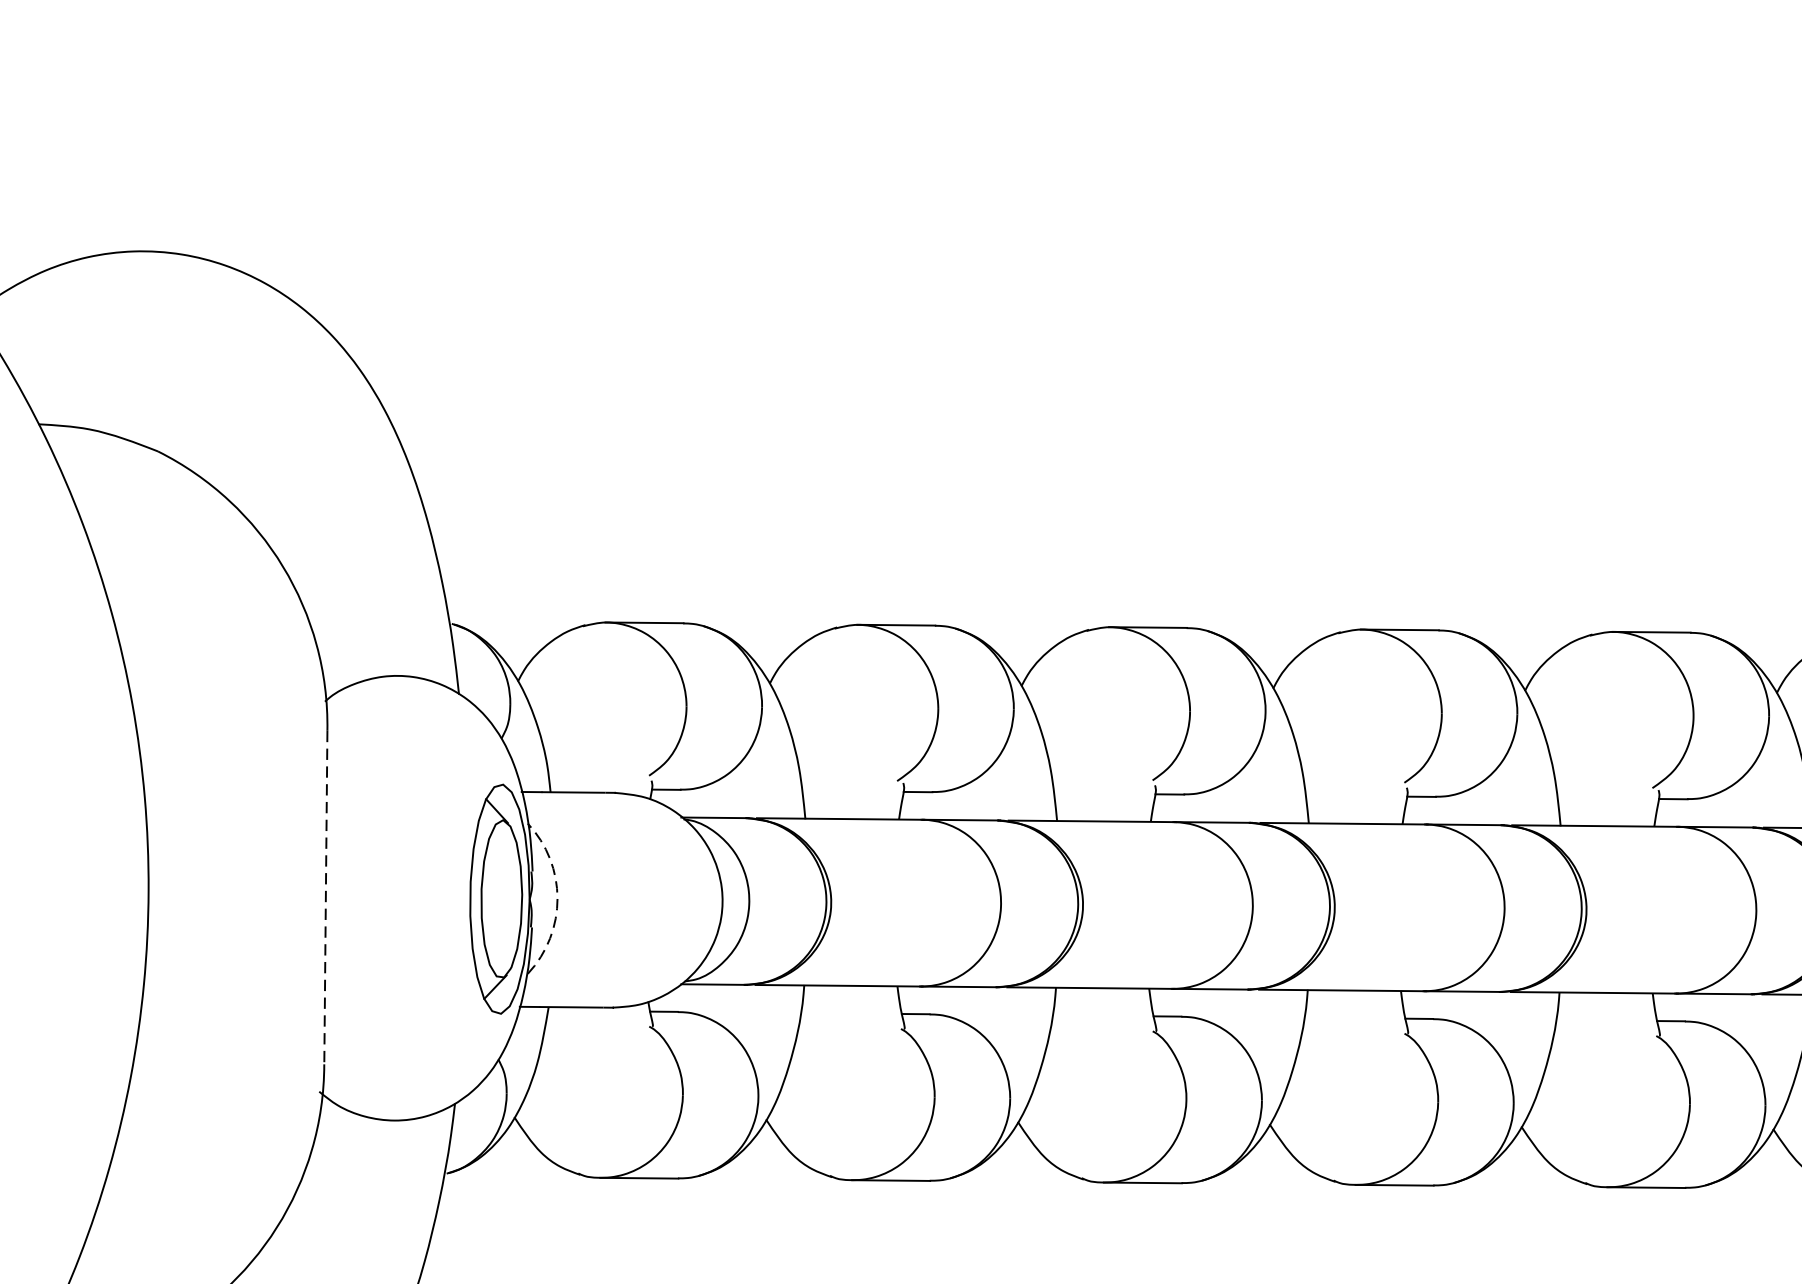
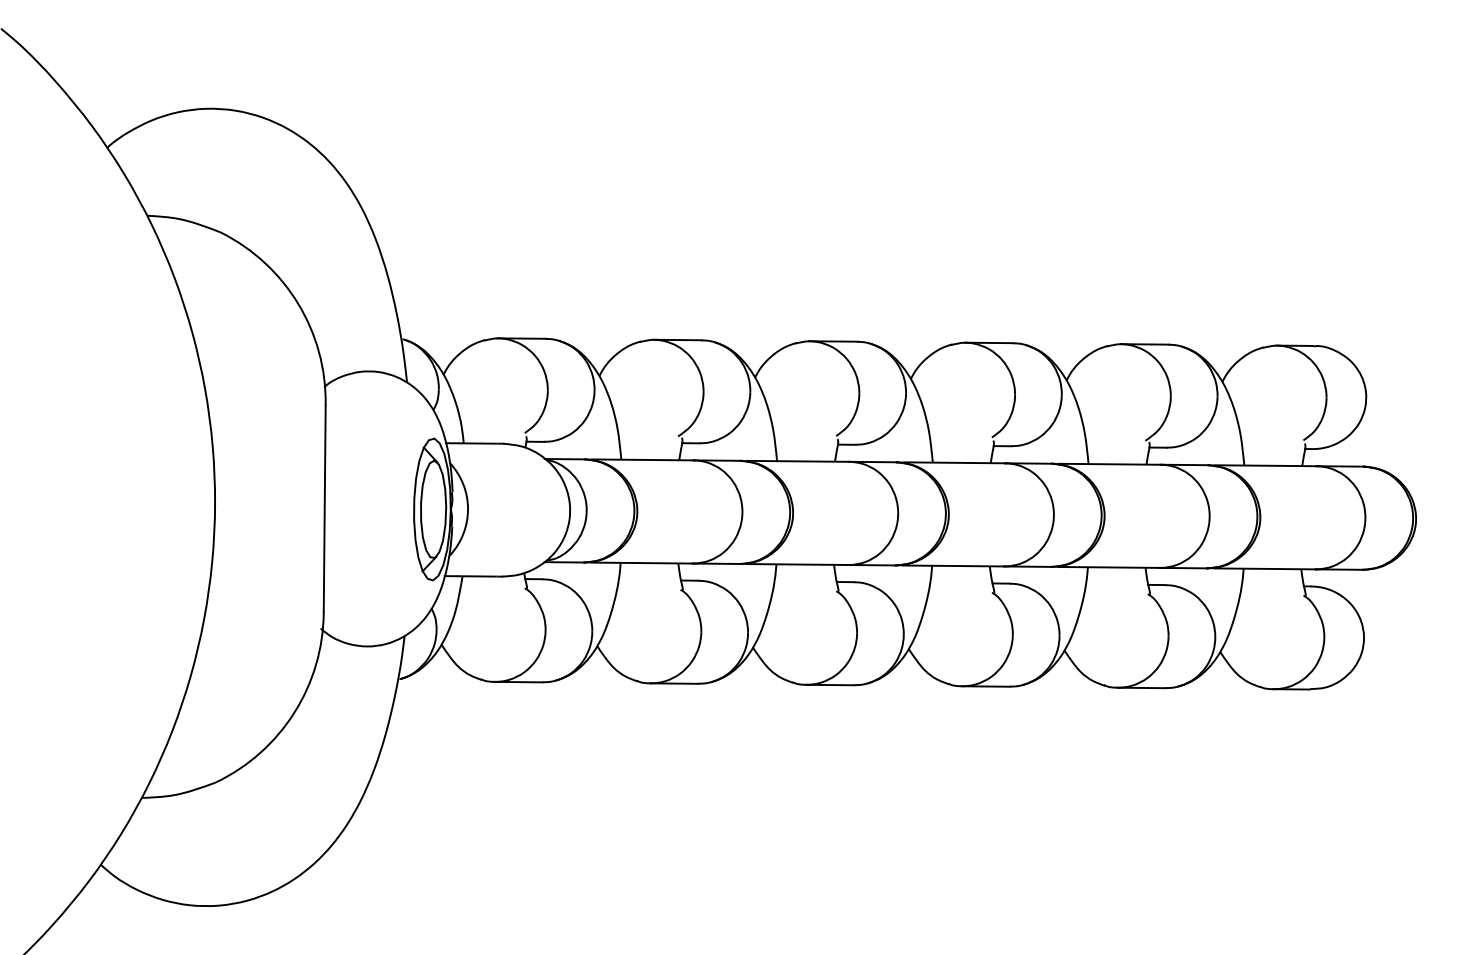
line: (325, 899) -> (324, 509), dashed -> solid
arc: (558, 899) -> (468, 509), dashed -> solid

